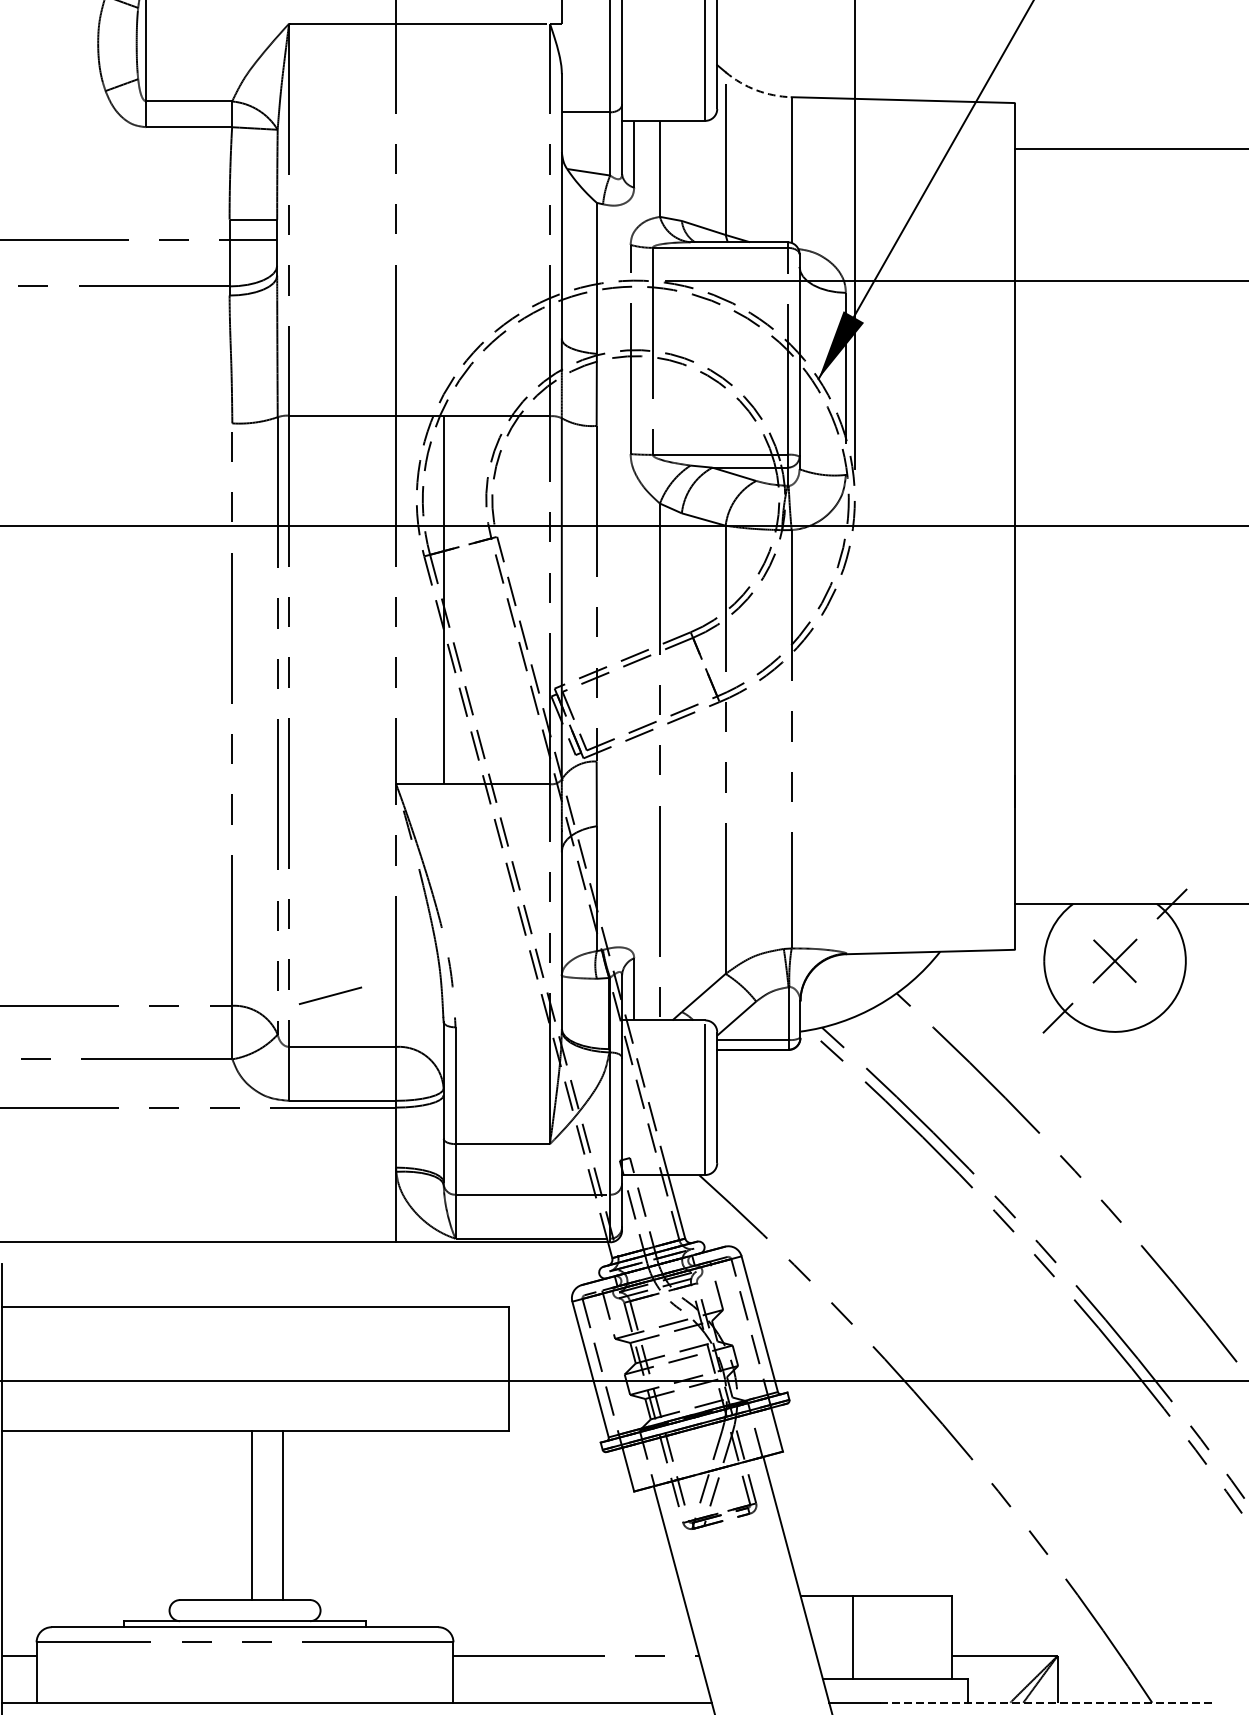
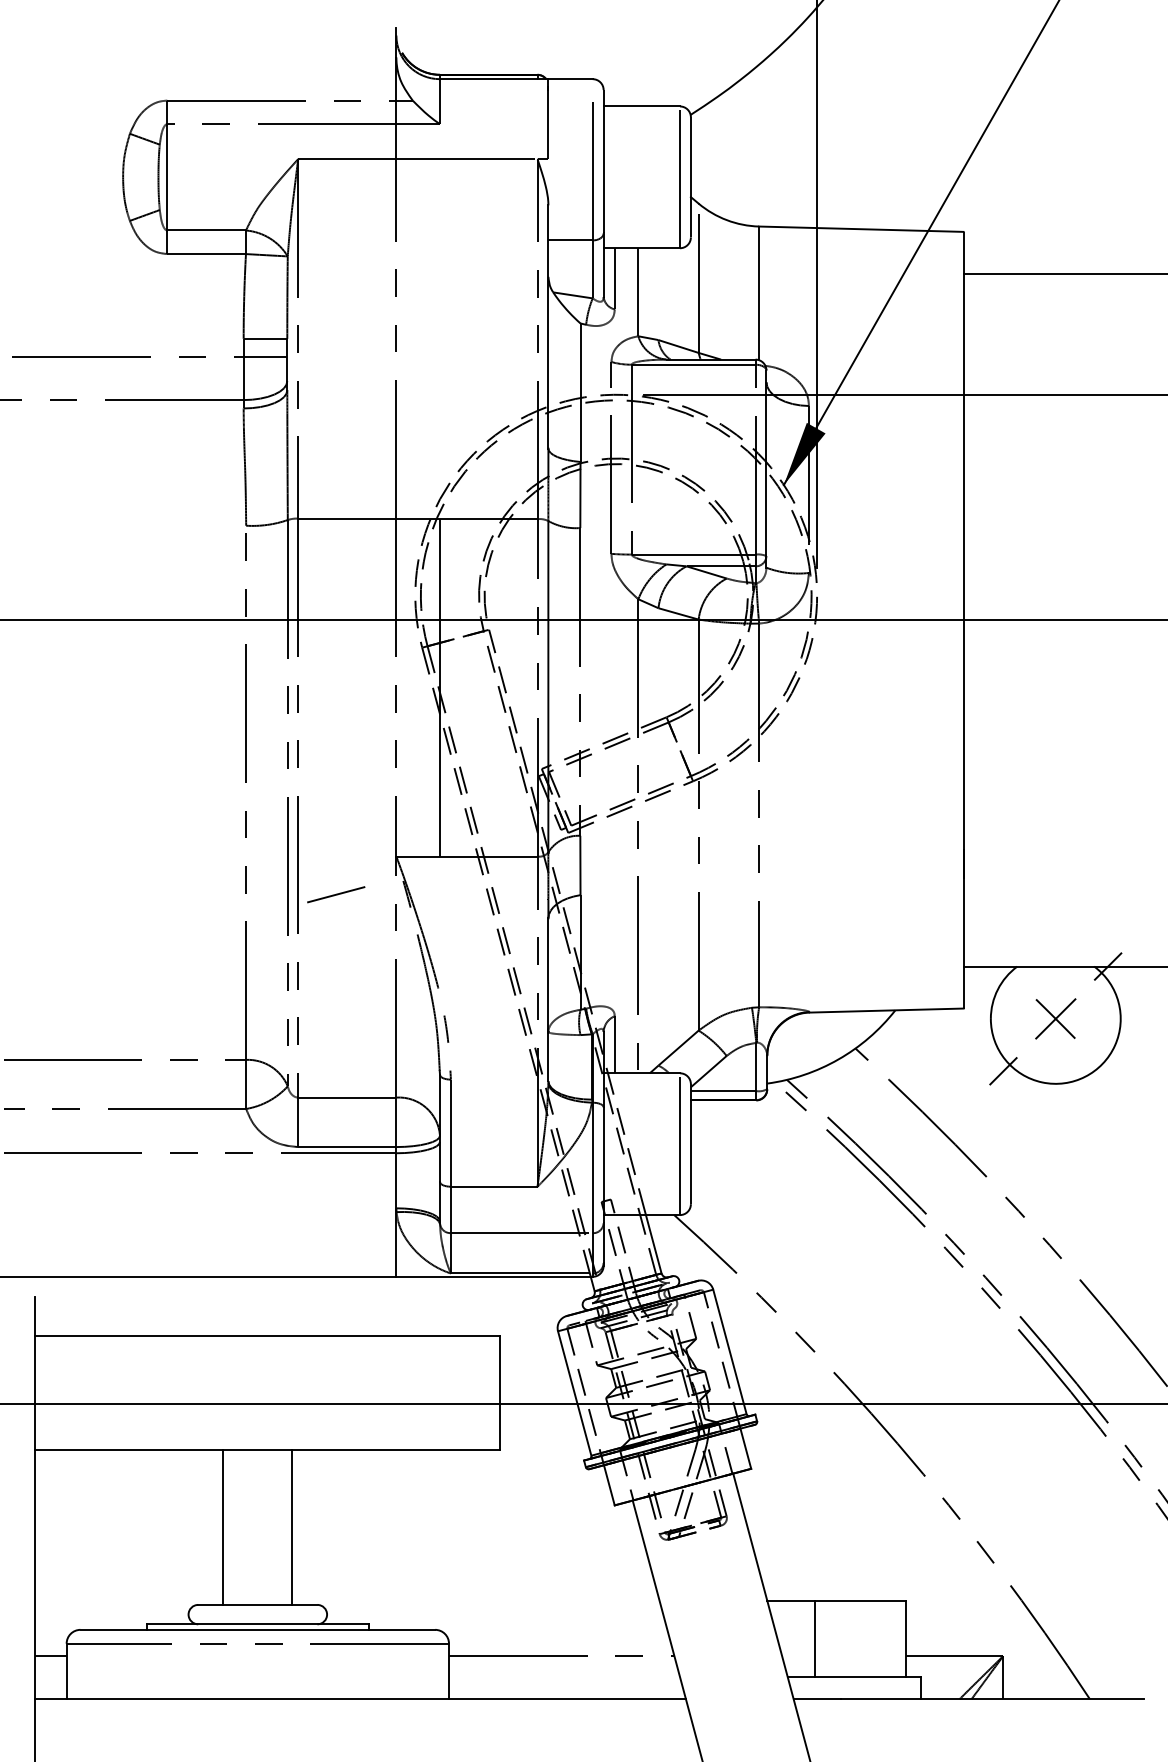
arc: (756, 90) -> (726, 220), dashed -> solid
line: (330, 995) -> (336, 894), moved
line: (252, 1514) -> (223, 1526), moved
line: (1046, 1703) -> (992, 1699), dashed -> solid

